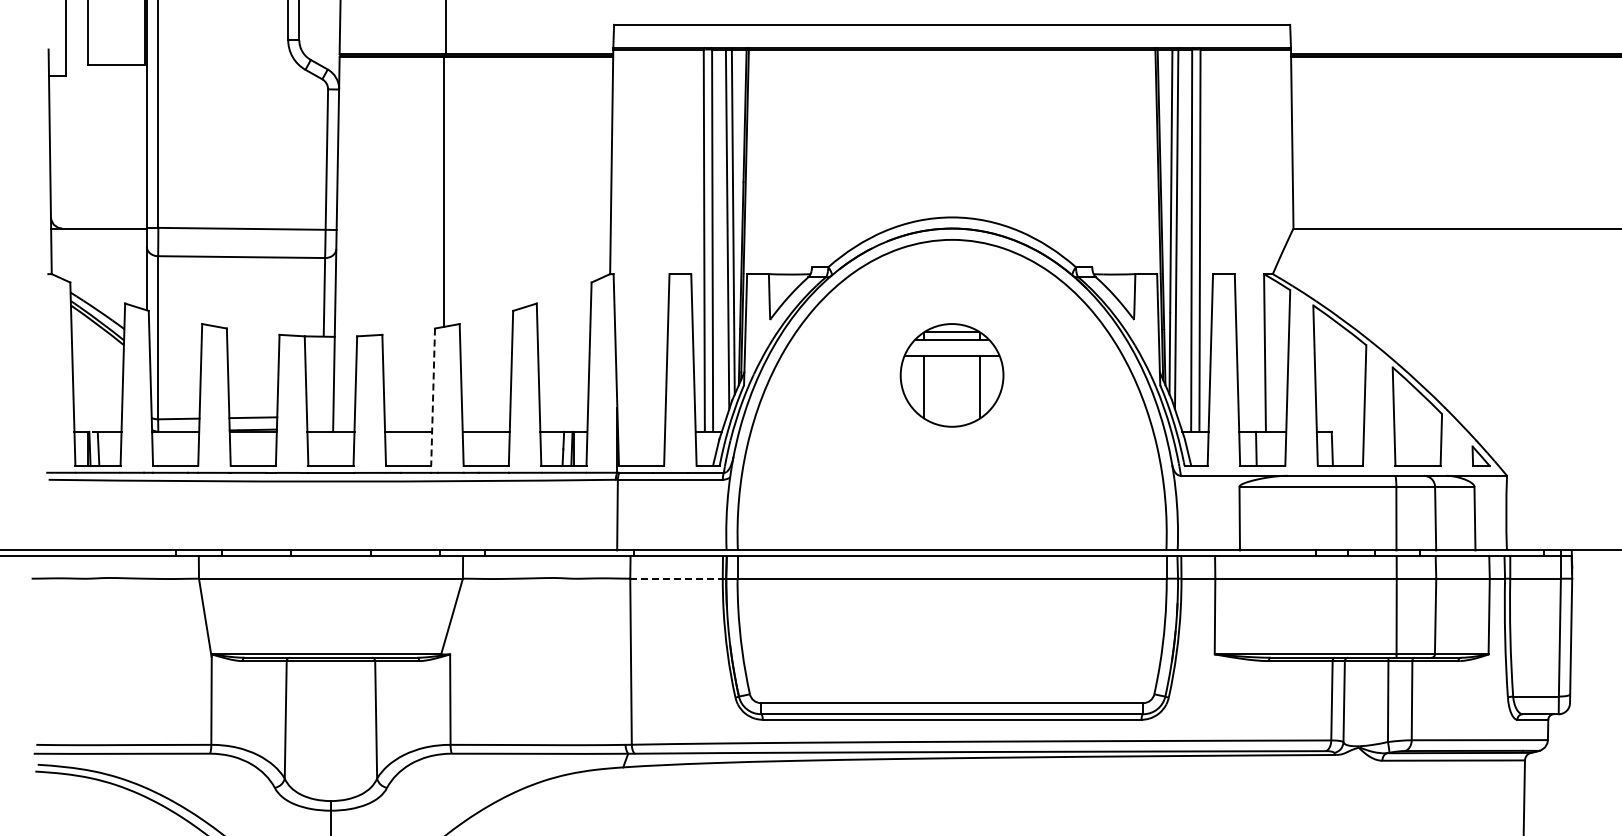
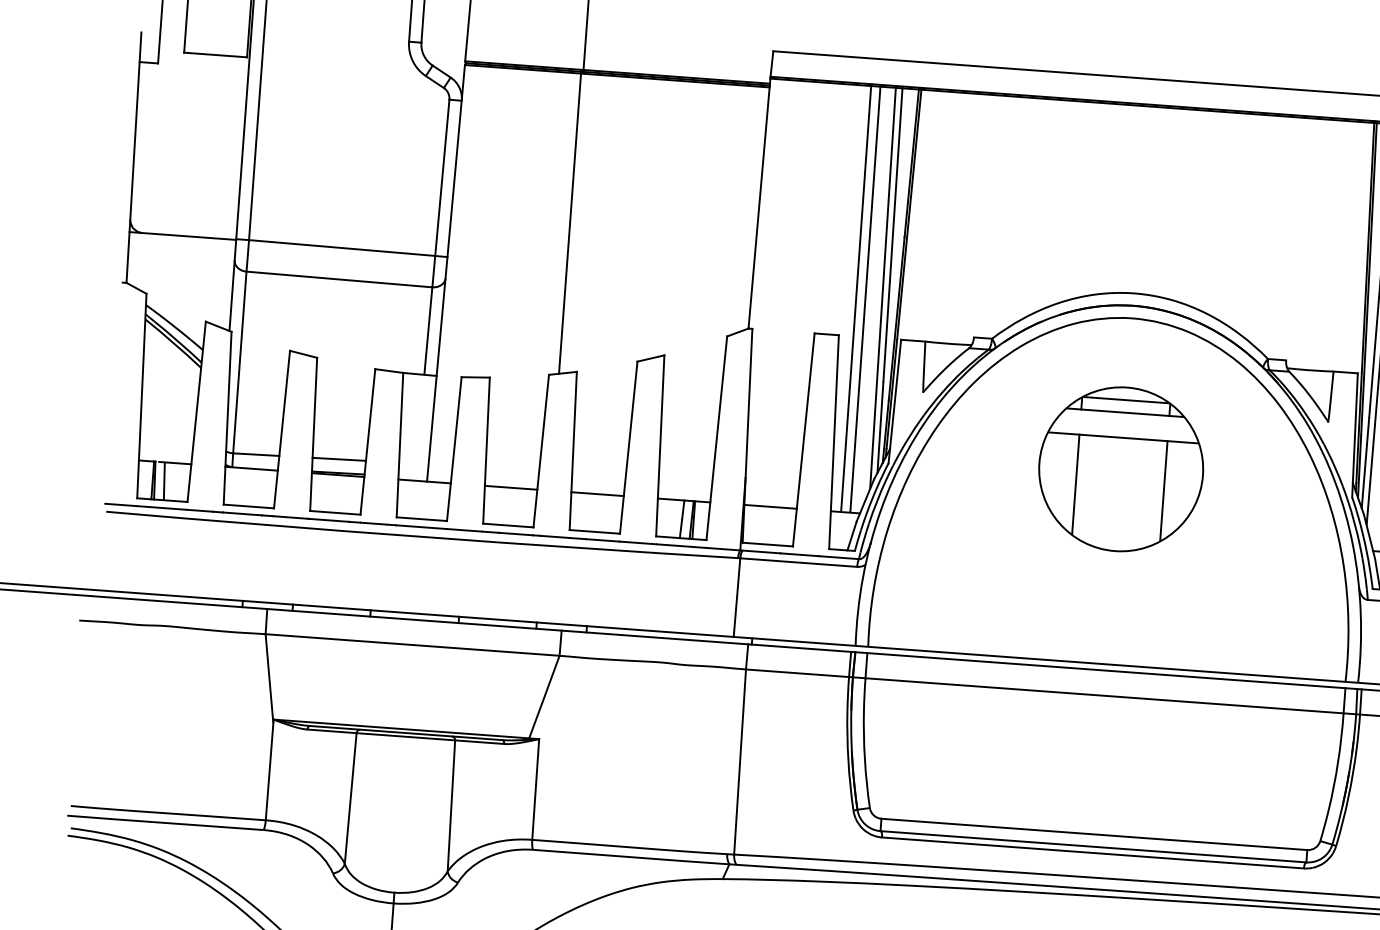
part: (951, 375) -> (1120, 469), size x1.43
line: (433, 397) -> (541, 451), dashed -> solid
line: (641, 431) -> (770, 506), added
line: (678, 578) -> (799, 673), dashed -> solid

